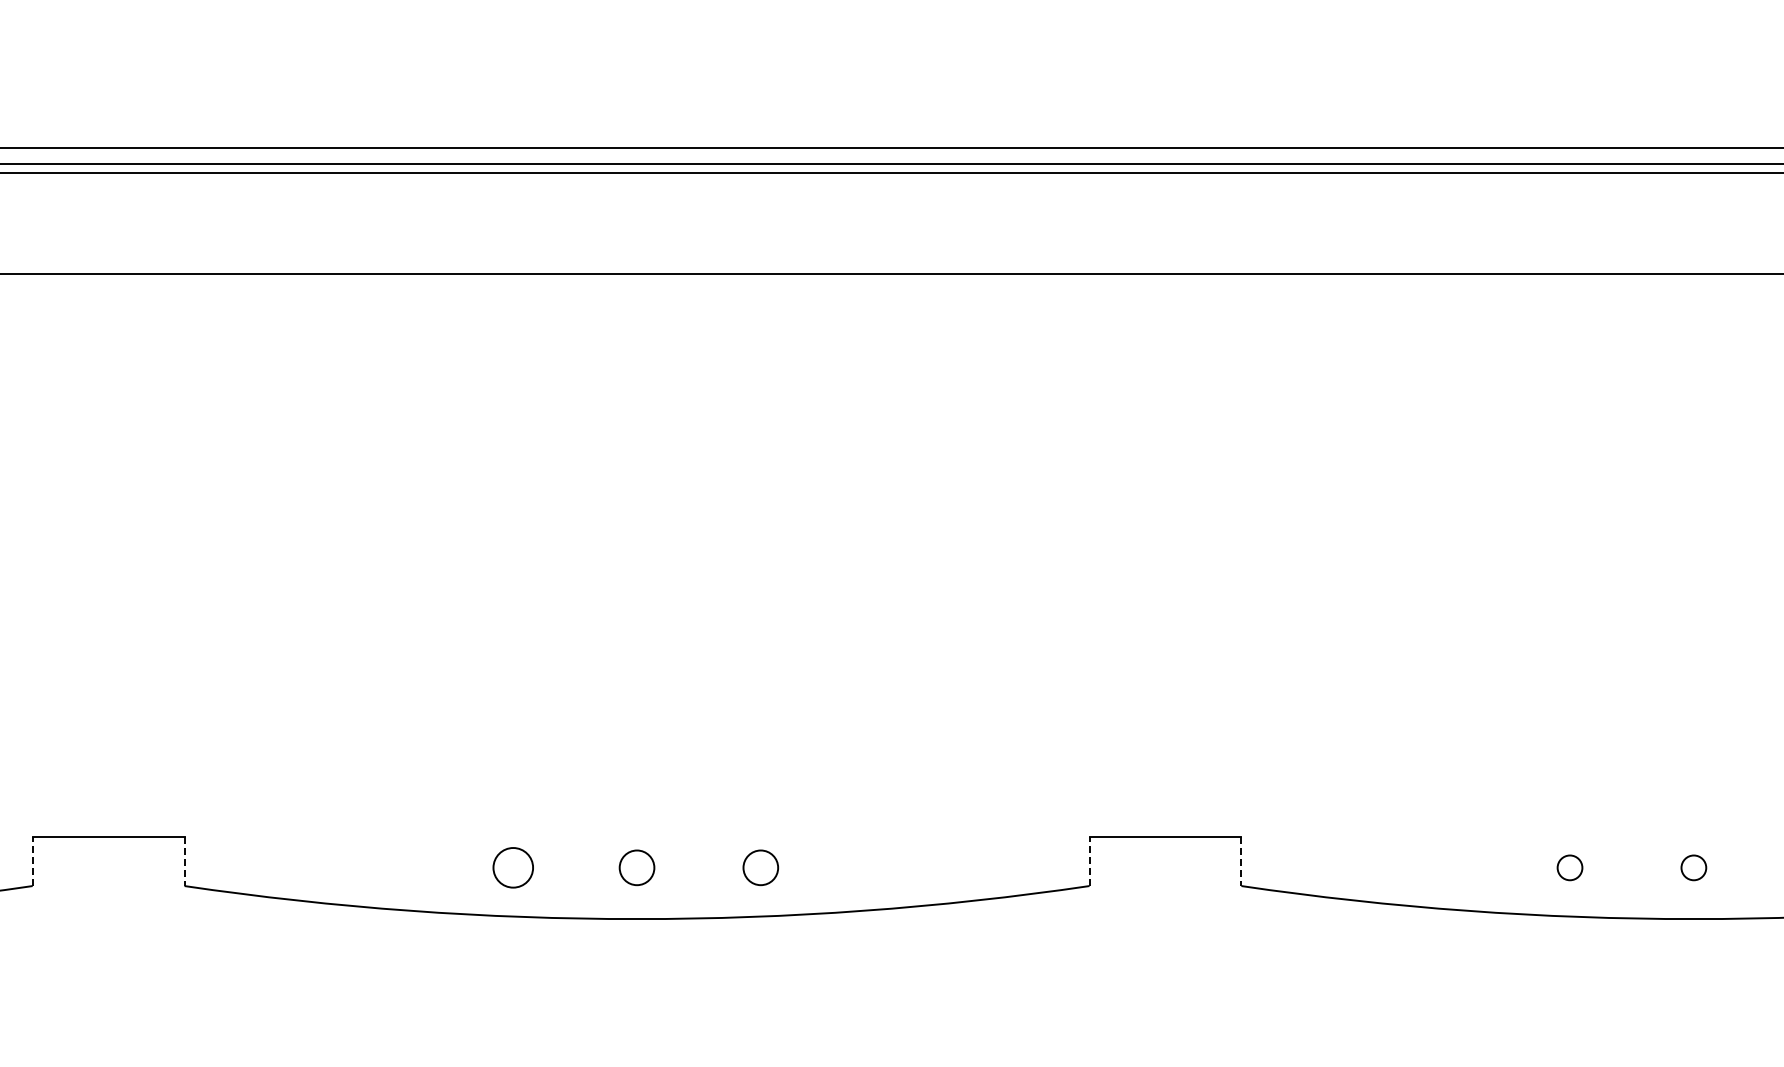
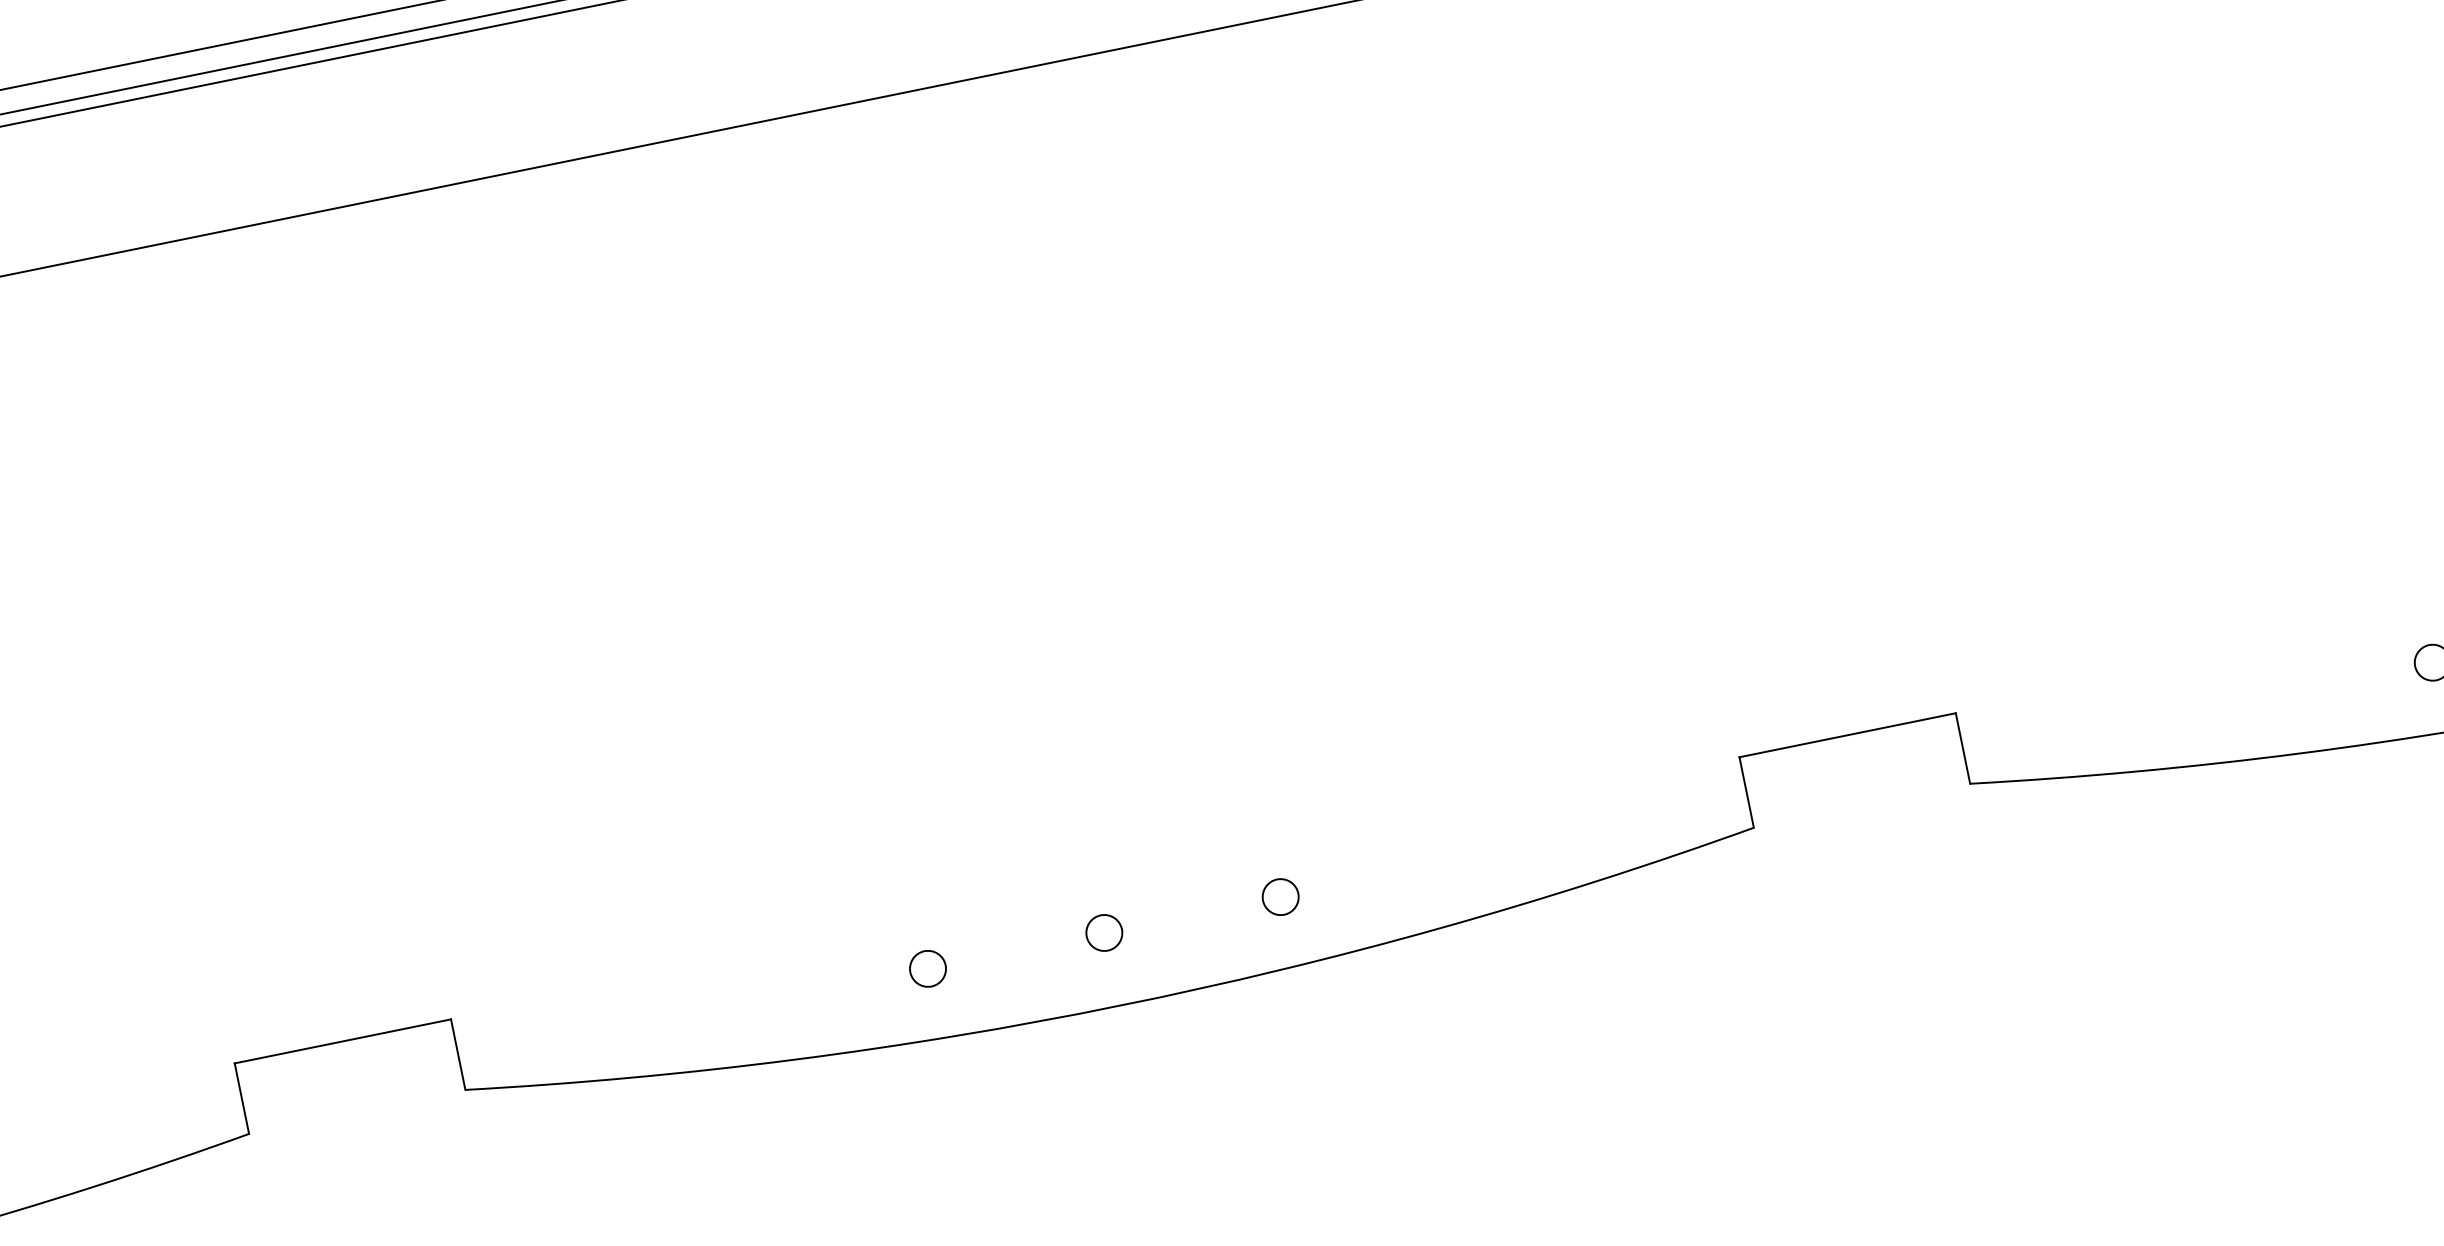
line: (32, 861) -> (241, 1099), dashed -> solid
line: (184, 861) -> (458, 1054), dashed -> solid
line: (1089, 861) -> (1746, 792), dashed -> solid
line: (1241, 861) -> (1963, 748), dashed -> solid
circle: (512, 867) -> (926, 968), size x0.62
circle: (636, 867) -> (1103, 932), size x0.71
circle: (760, 867) -> (1280, 896), size x0.71

